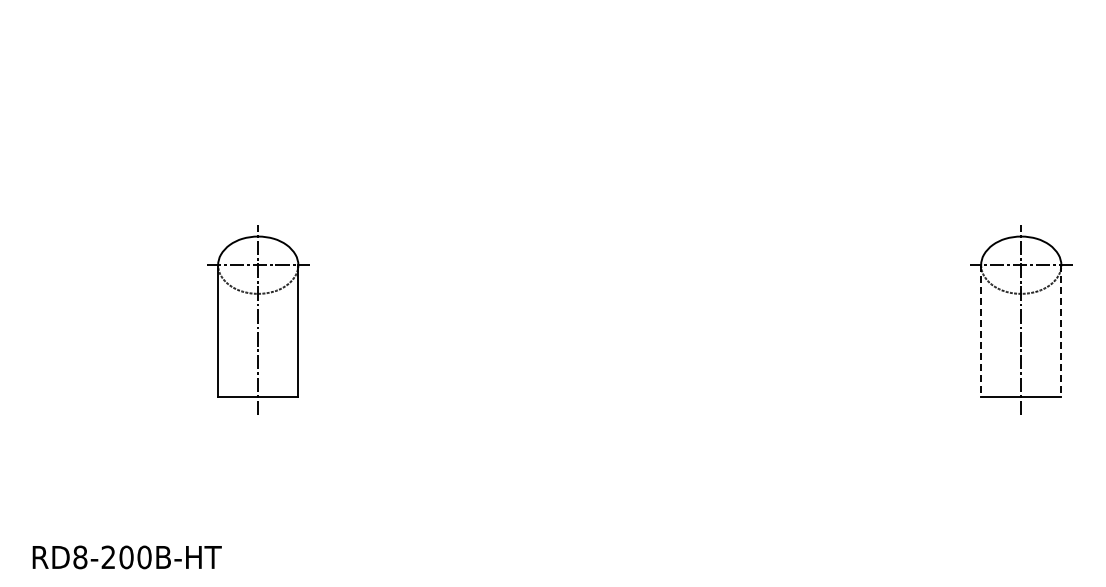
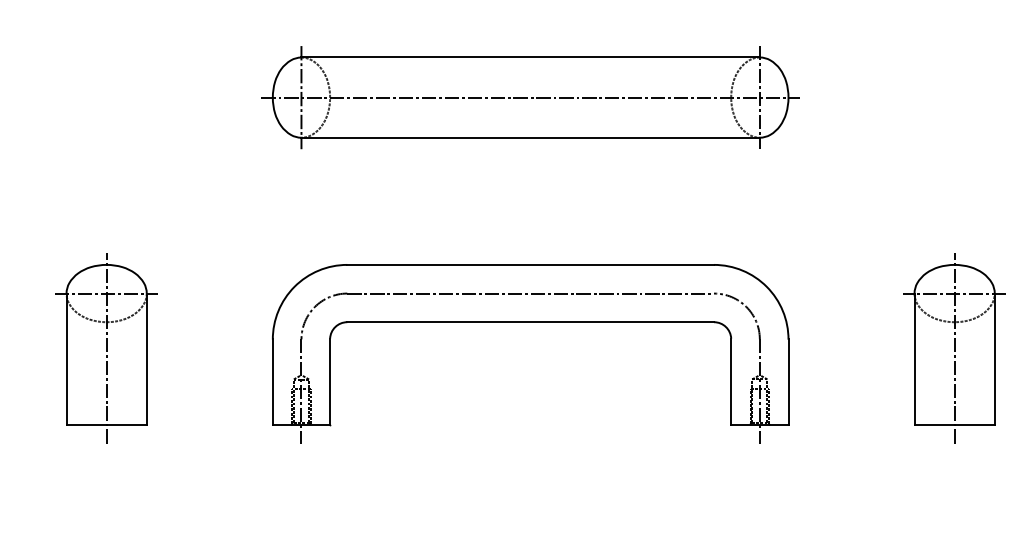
part: (597, 68) -> (530, 96), added
part: (596, 294) -> (529, 322), added
part: (258, 319) -> (106, 347), moved
line: (981, 331) -> (914, 359), dashed -> solid
line: (1061, 331) -> (994, 359), dashed -> solid

